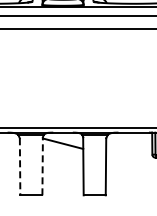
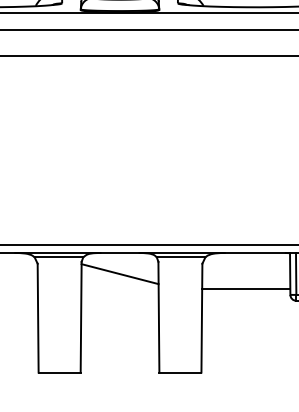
line: (129, 151) -> (246, 288), added
line: (42, 165) -> (80, 315), dashed -> solid
line: (20, 166) -> (38, 317), dashed -> solid

